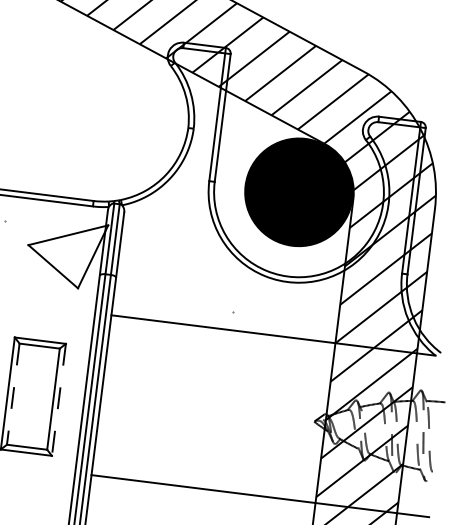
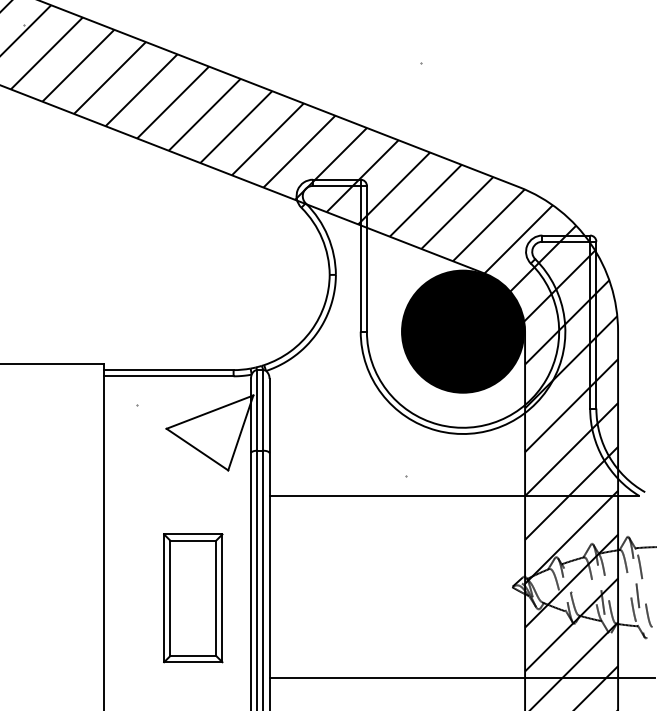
line: (13, 394) -> (170, 598), dashed -> solid
line: (58, 400) -> (222, 598), dashed -> solid

